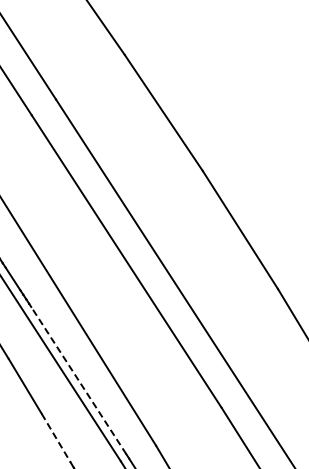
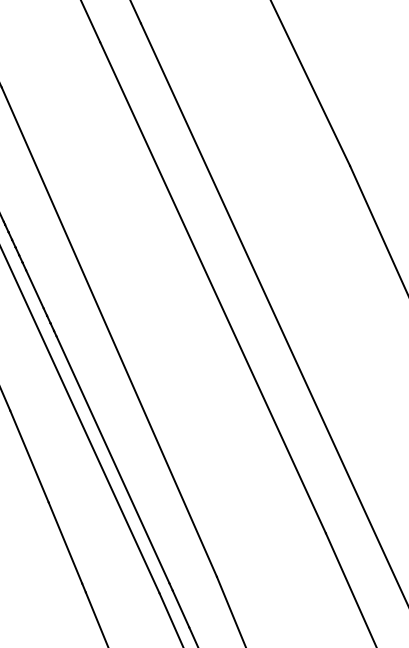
line: (78, 380) -> (112, 459), dashed -> solid
line: (56, 438) -> (65, 543), dashed -> solid

